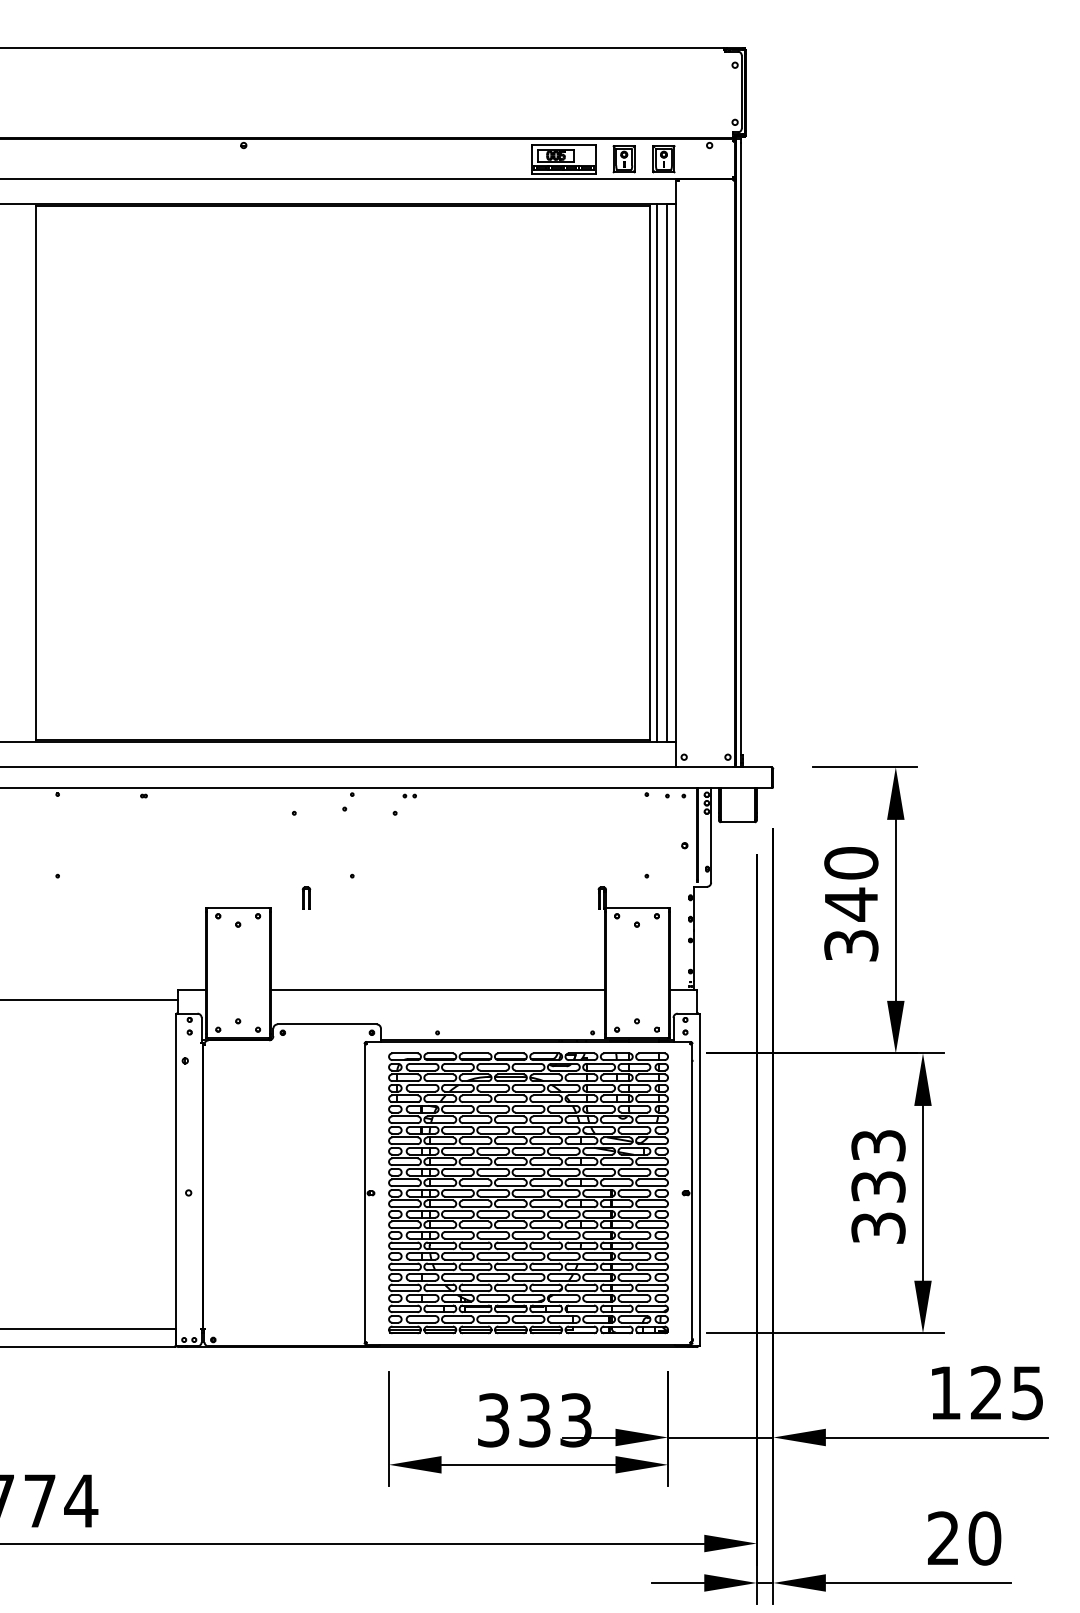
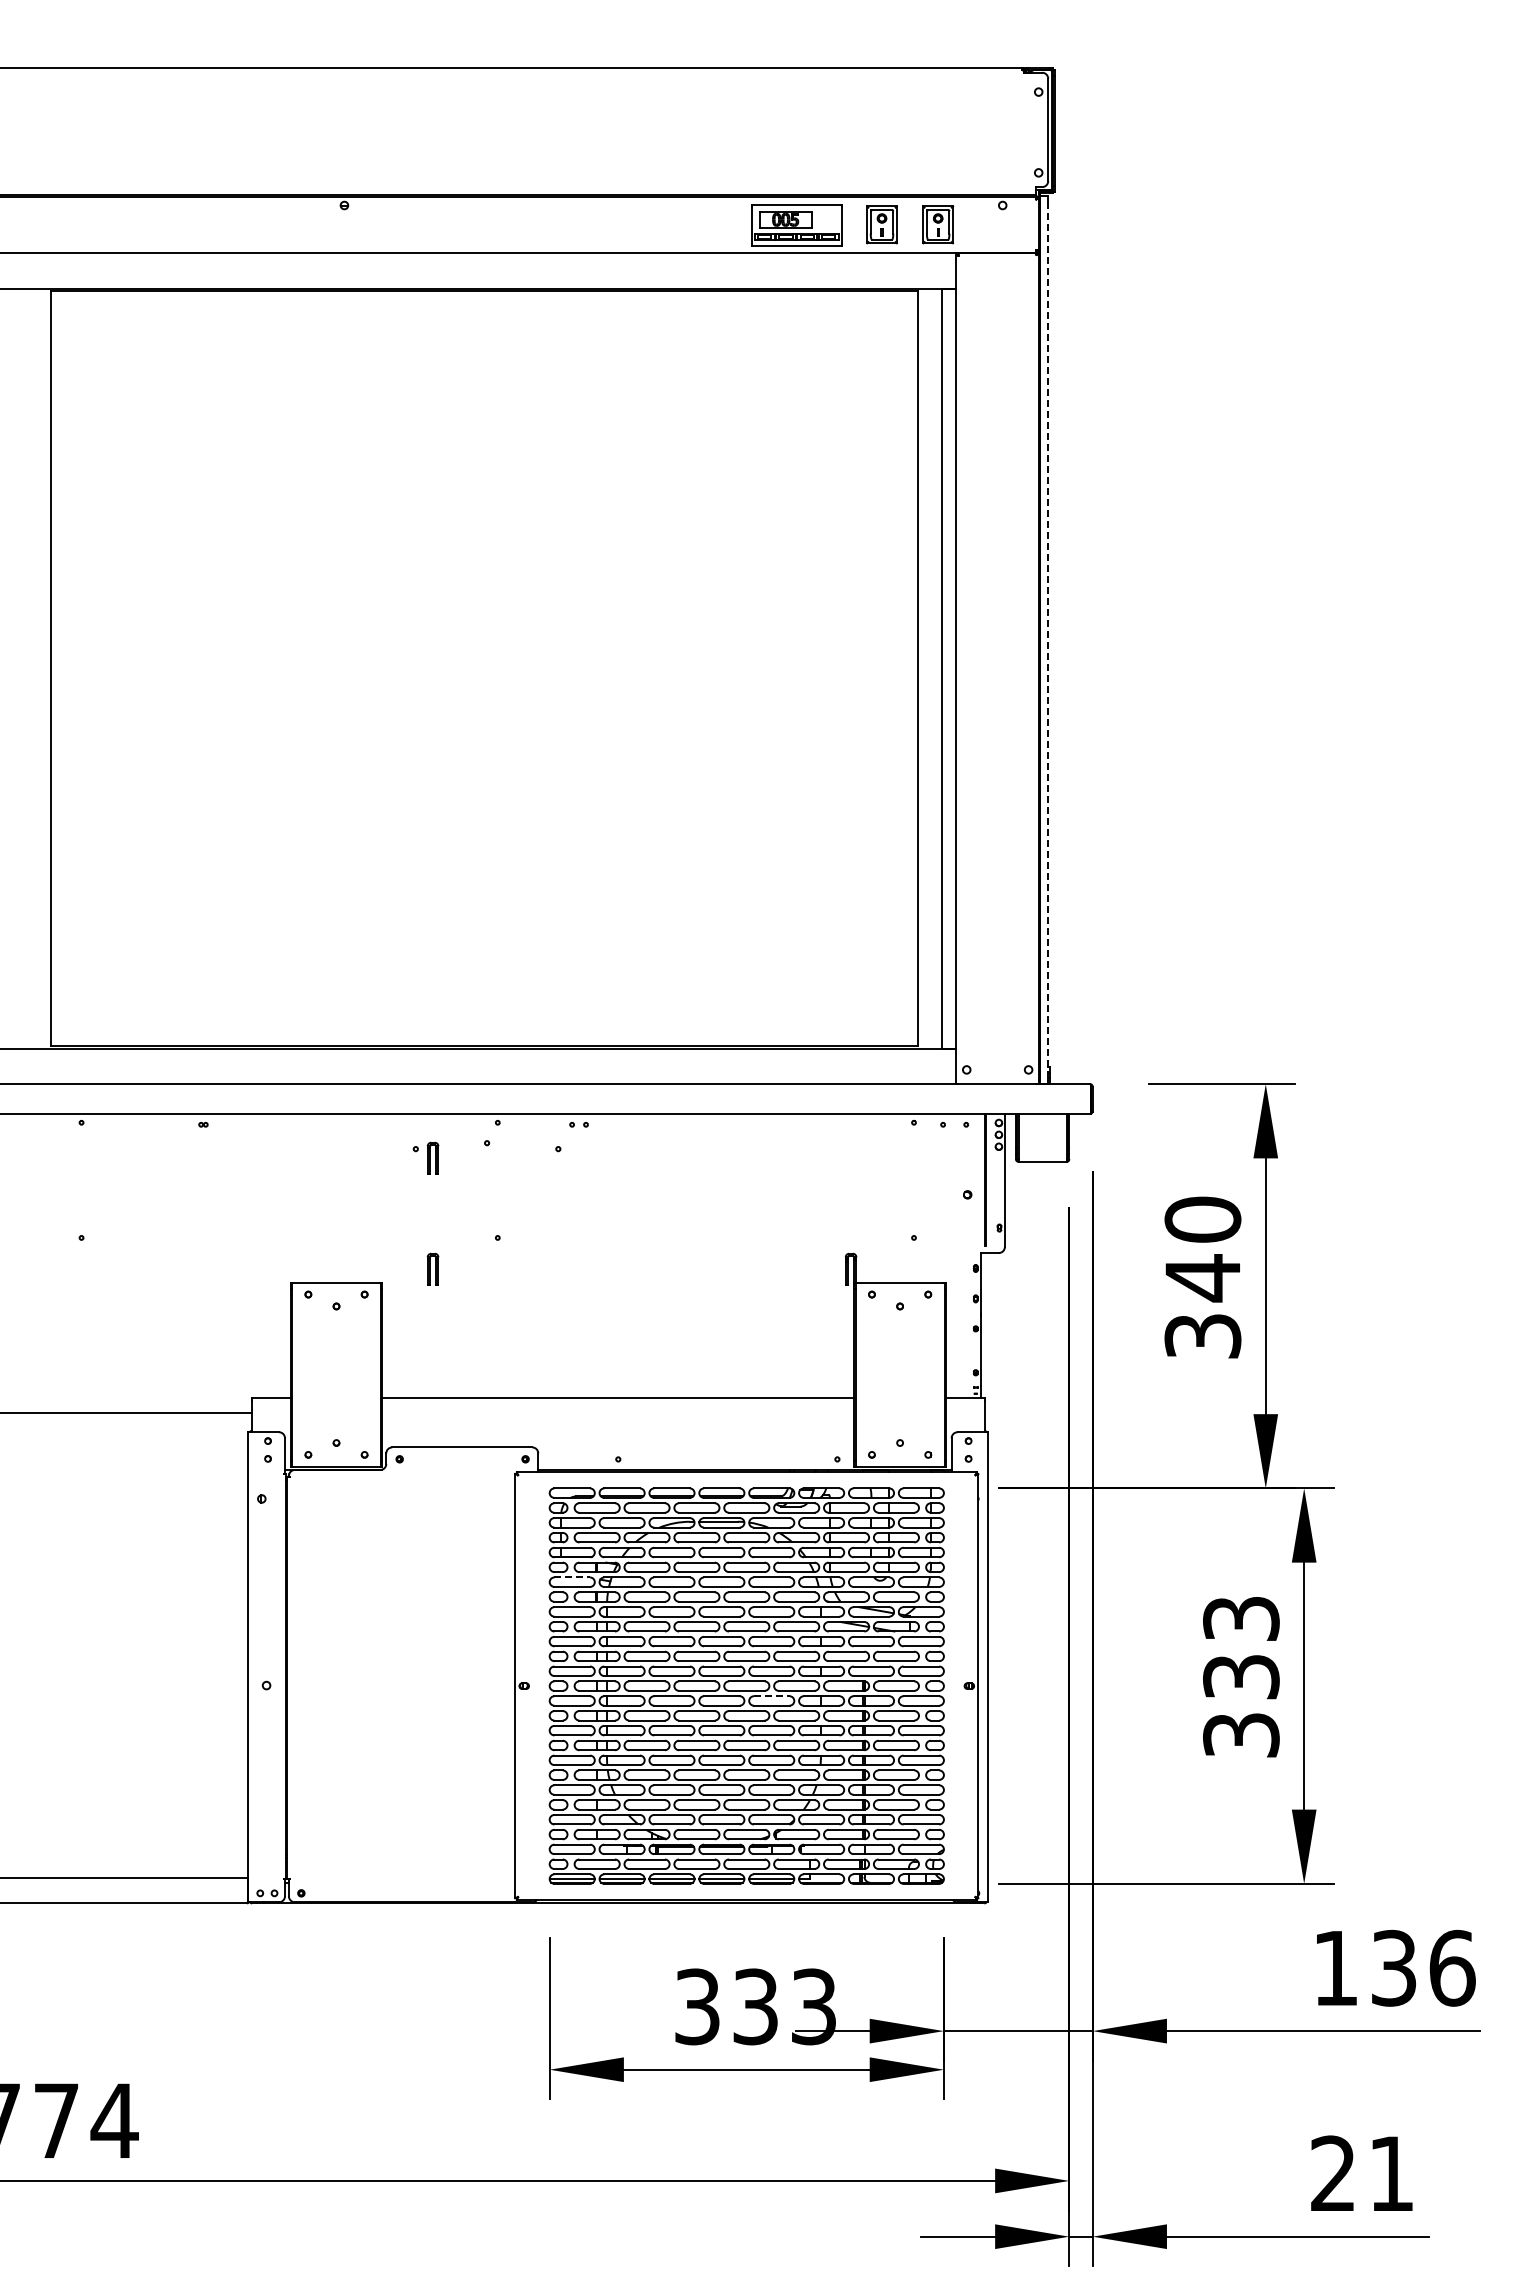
line: (741, 453) -> (1047, 640), solid -> dashed
line: (656, 473) -> (927, 668), removed
part: (306, 819) -> (432, 1157), added
line: (405, 1116) -> (572, 1577), solid -> dashed
line: (546, 1200) -> (771, 1696), solid -> dashed
text: (1007, 1392) -> (1423, 1967), 125 -> 136
text: (984, 1538) -> (1391, 2173), 20 -> 21

